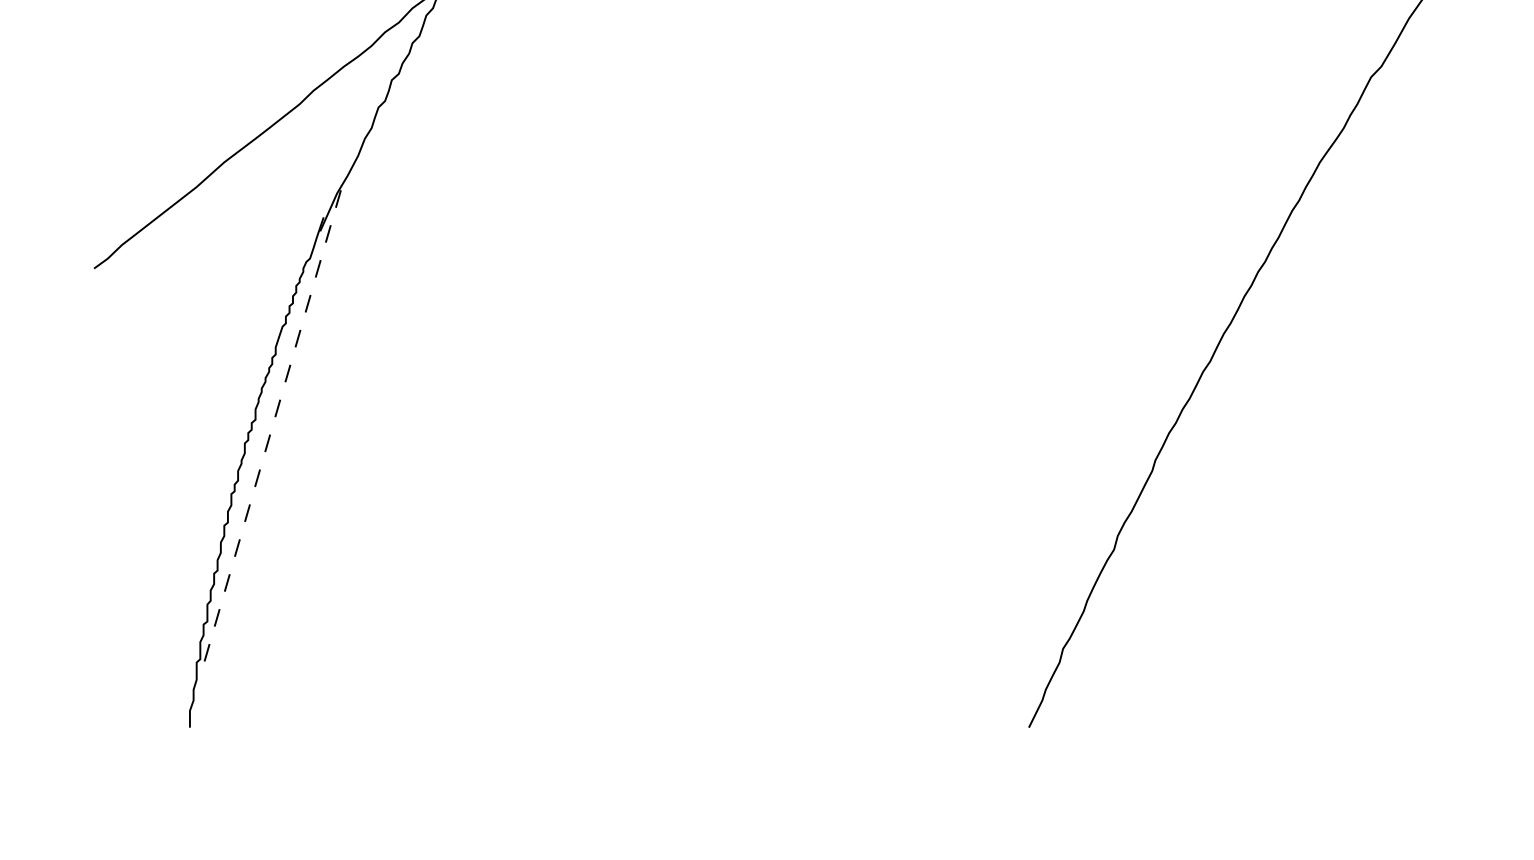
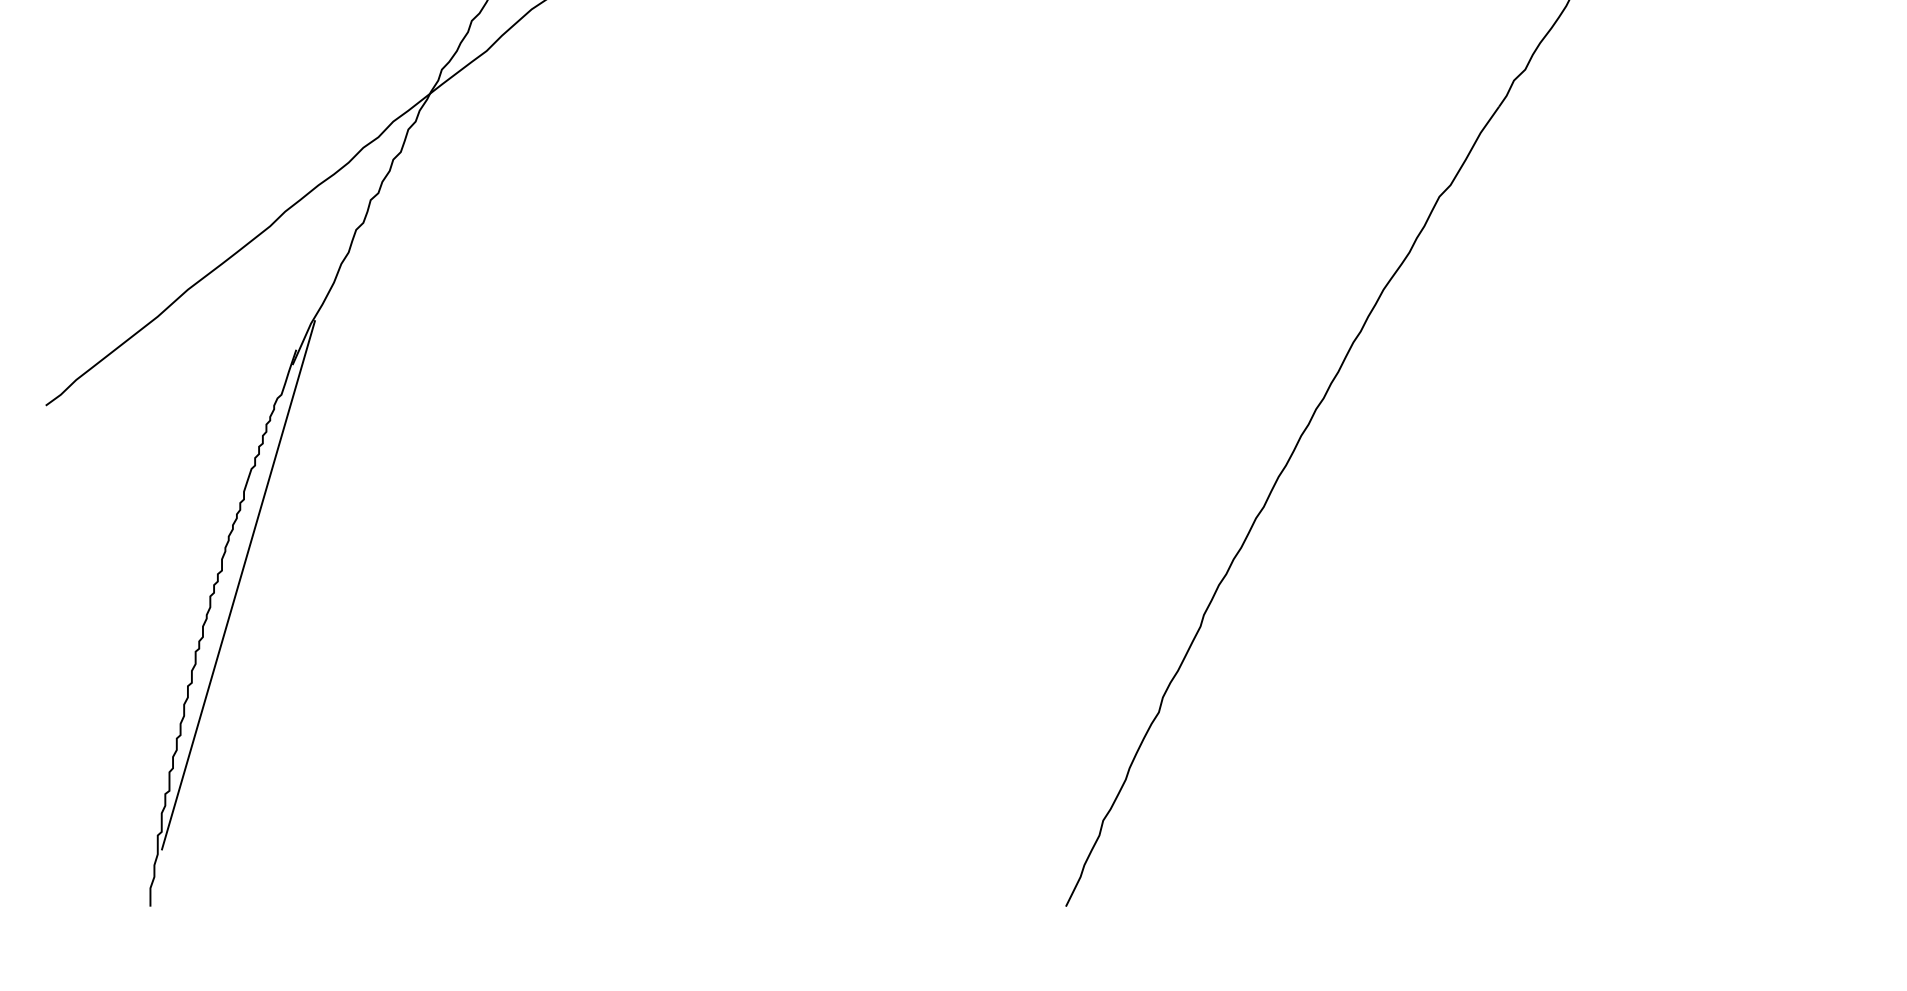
line: (270, 433) -> (238, 585), dashed -> solid

